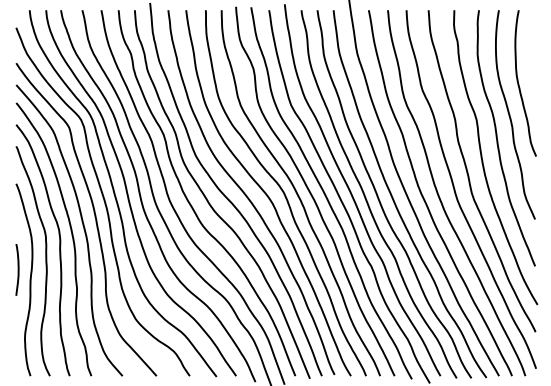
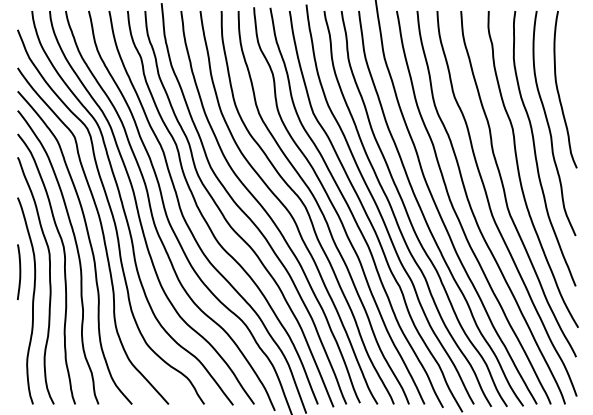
curve: (17, 270) -> (19, 272), moved

